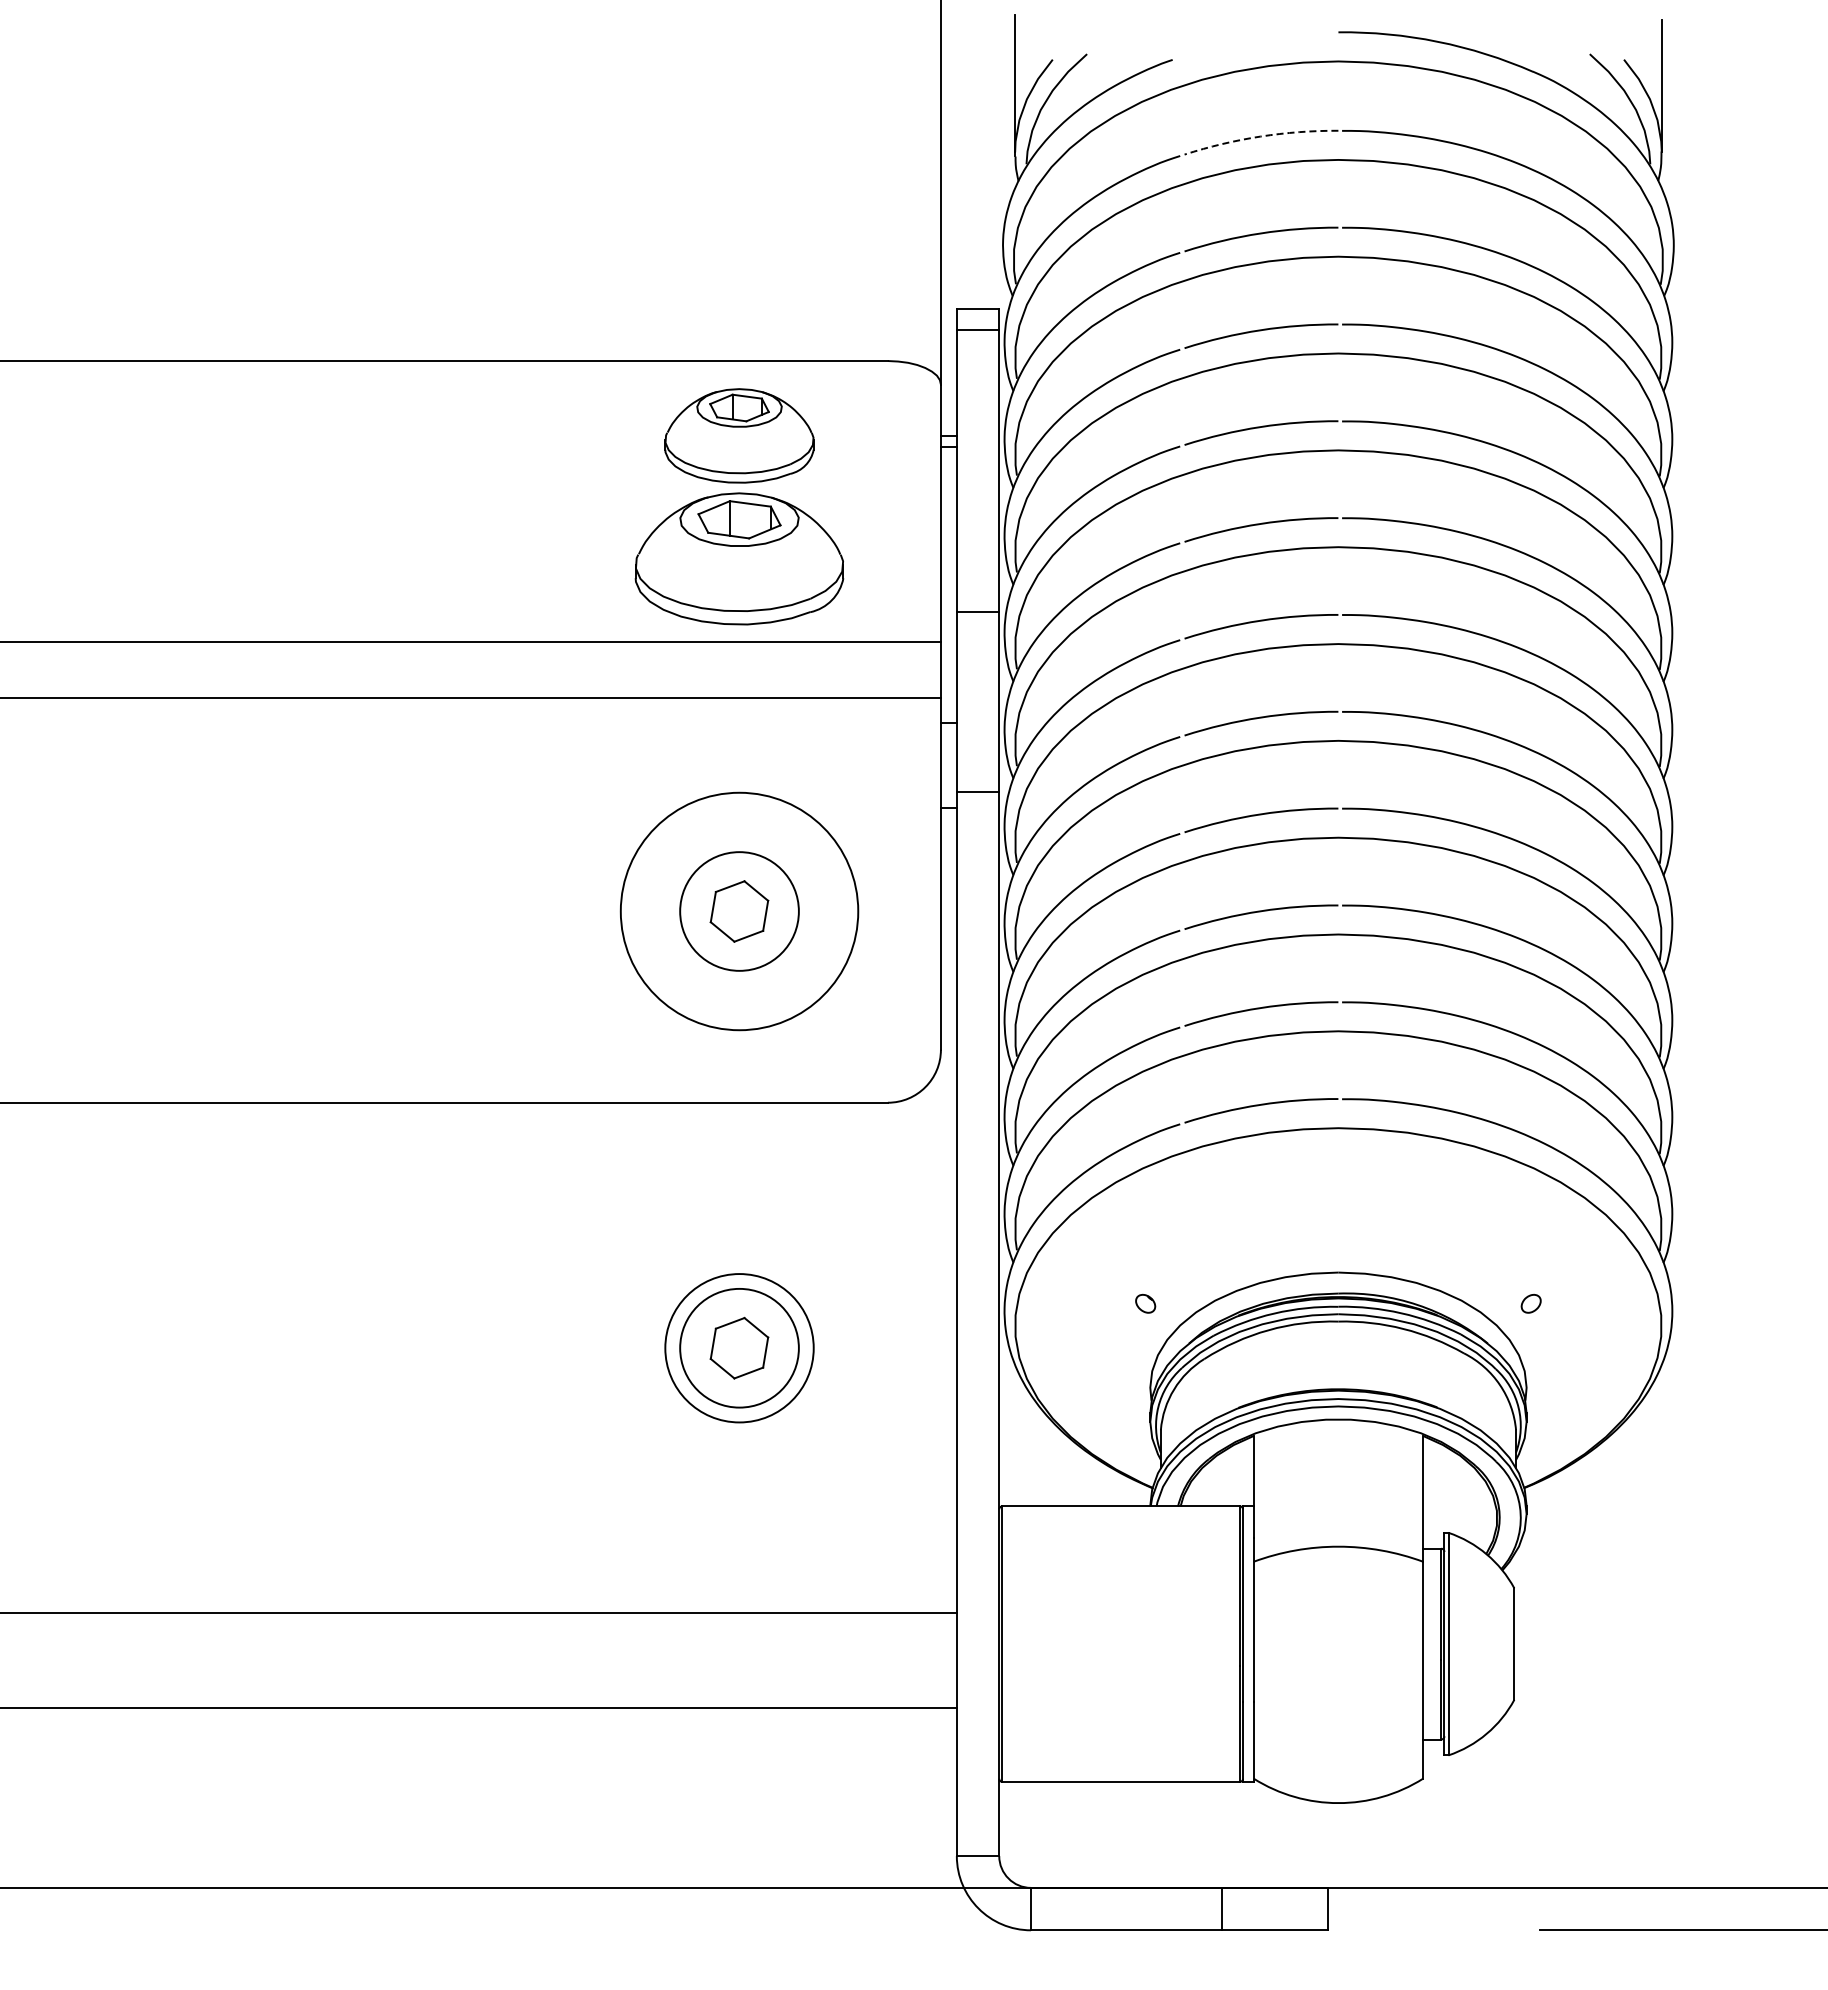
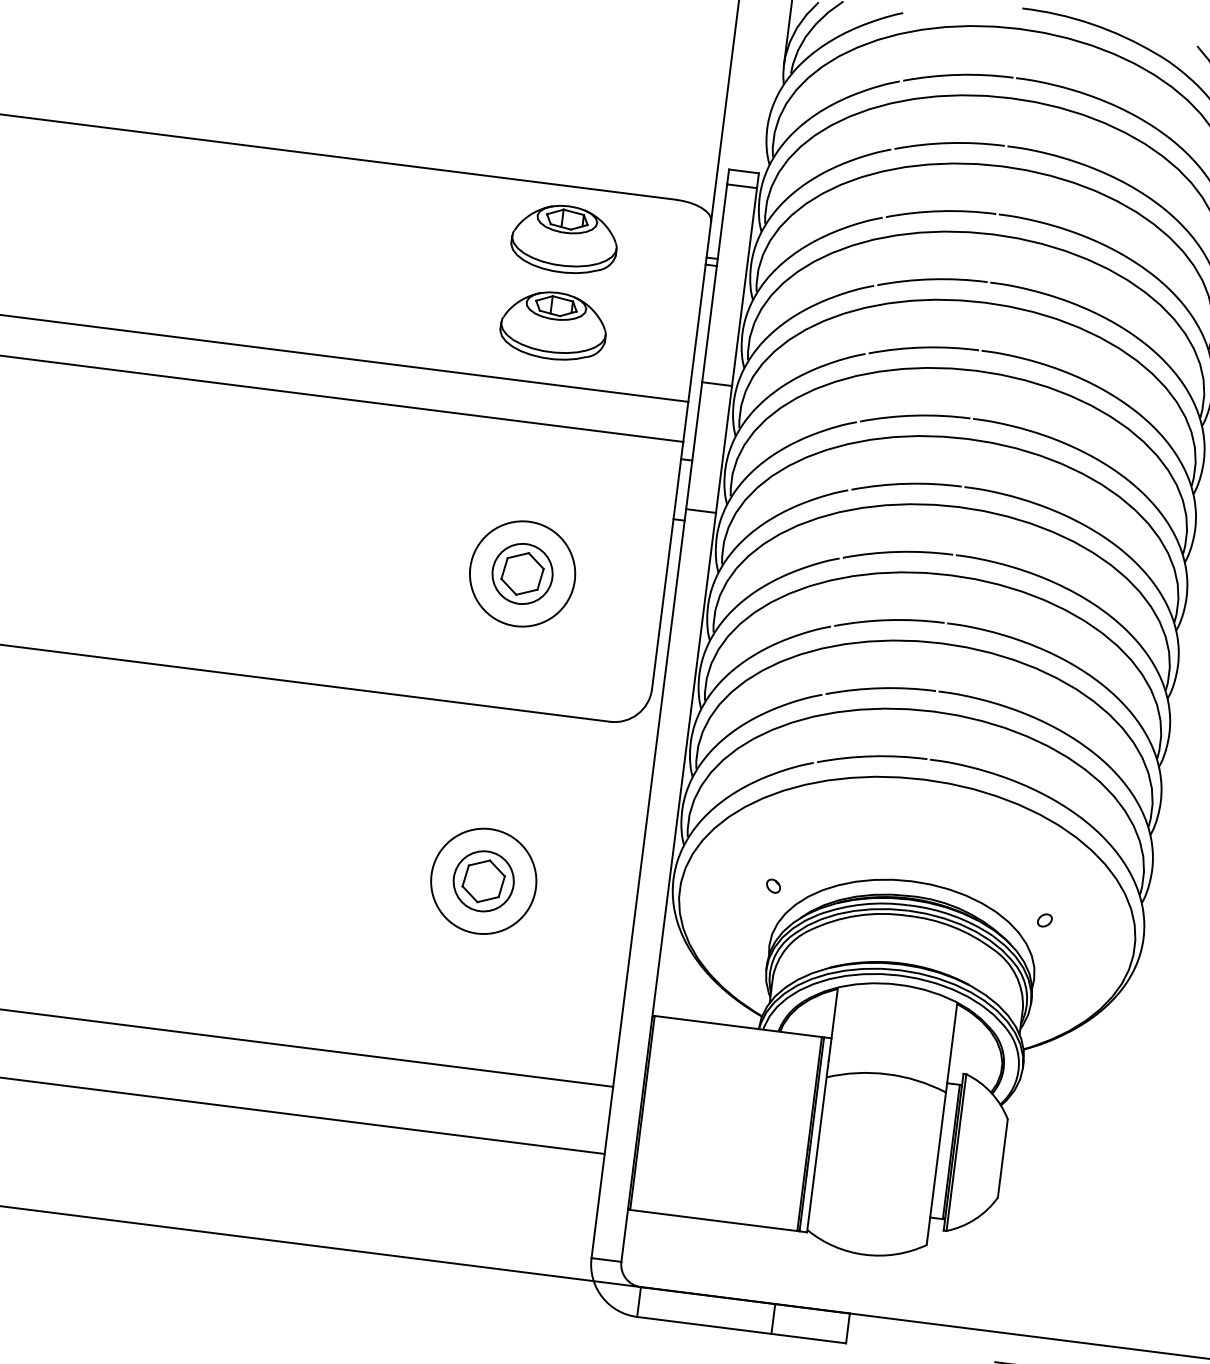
arc: (1260, 136) -> (958, 74), dashed -> solid
part: (739, 558) -> (553, 325), size x0.71
circle: (739, 911) -> (522, 573), size x0.62
circle: (739, 911) -> (522, 573), size x0.71
circle: (739, 1347) -> (483, 880), size x0.71

